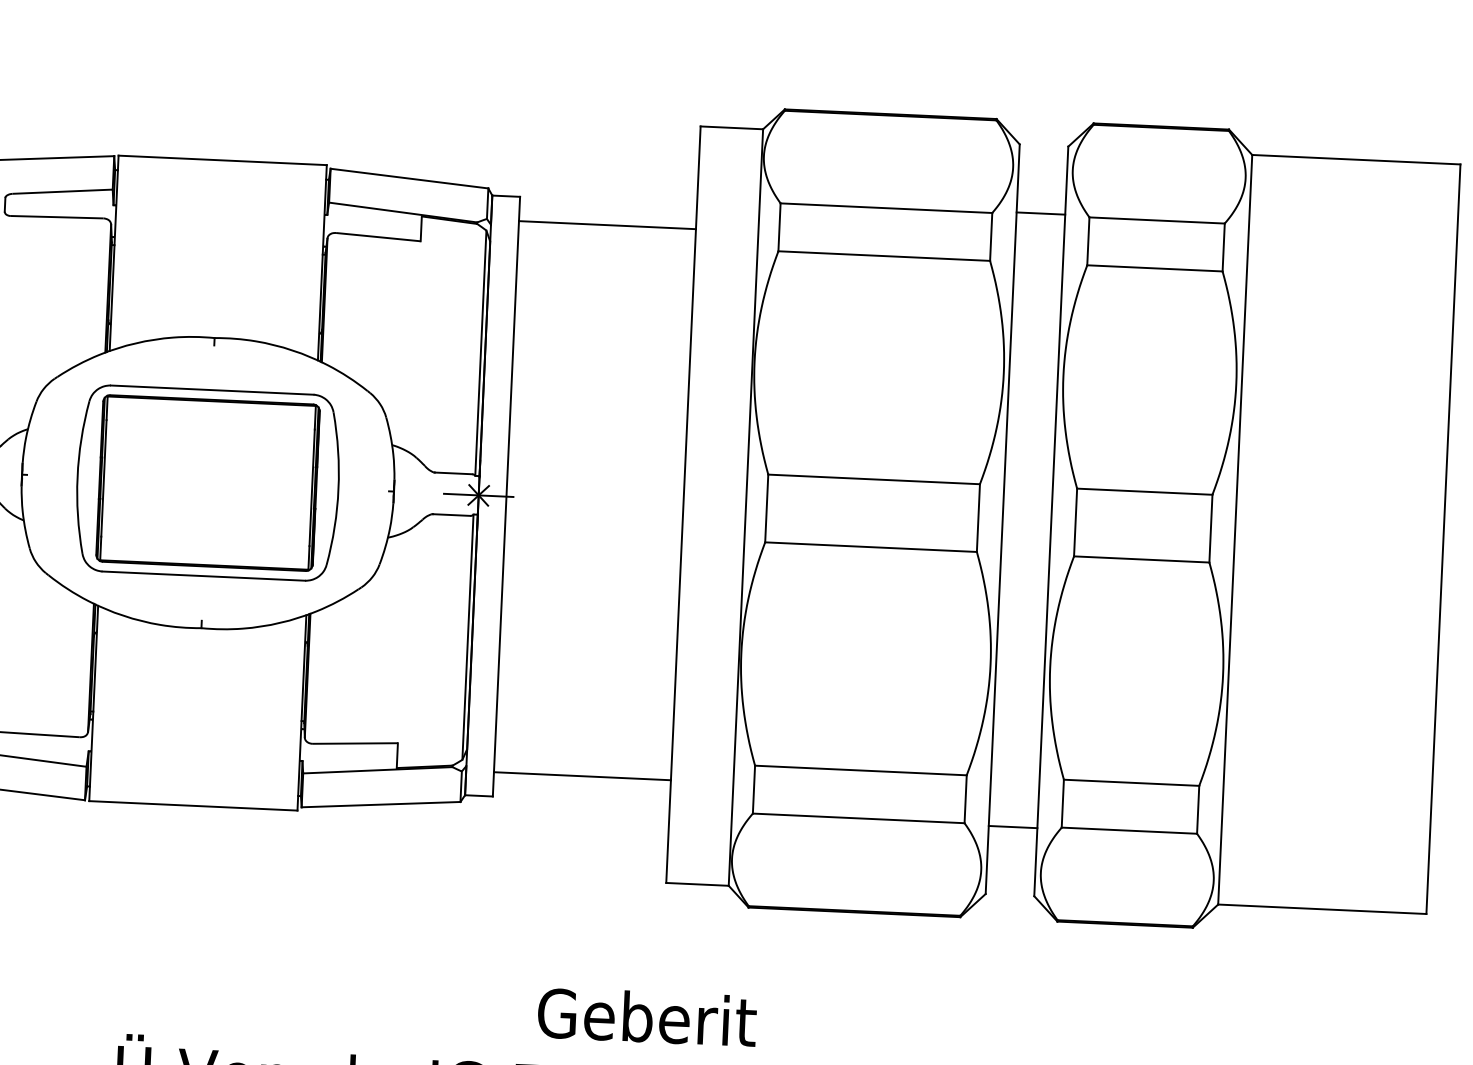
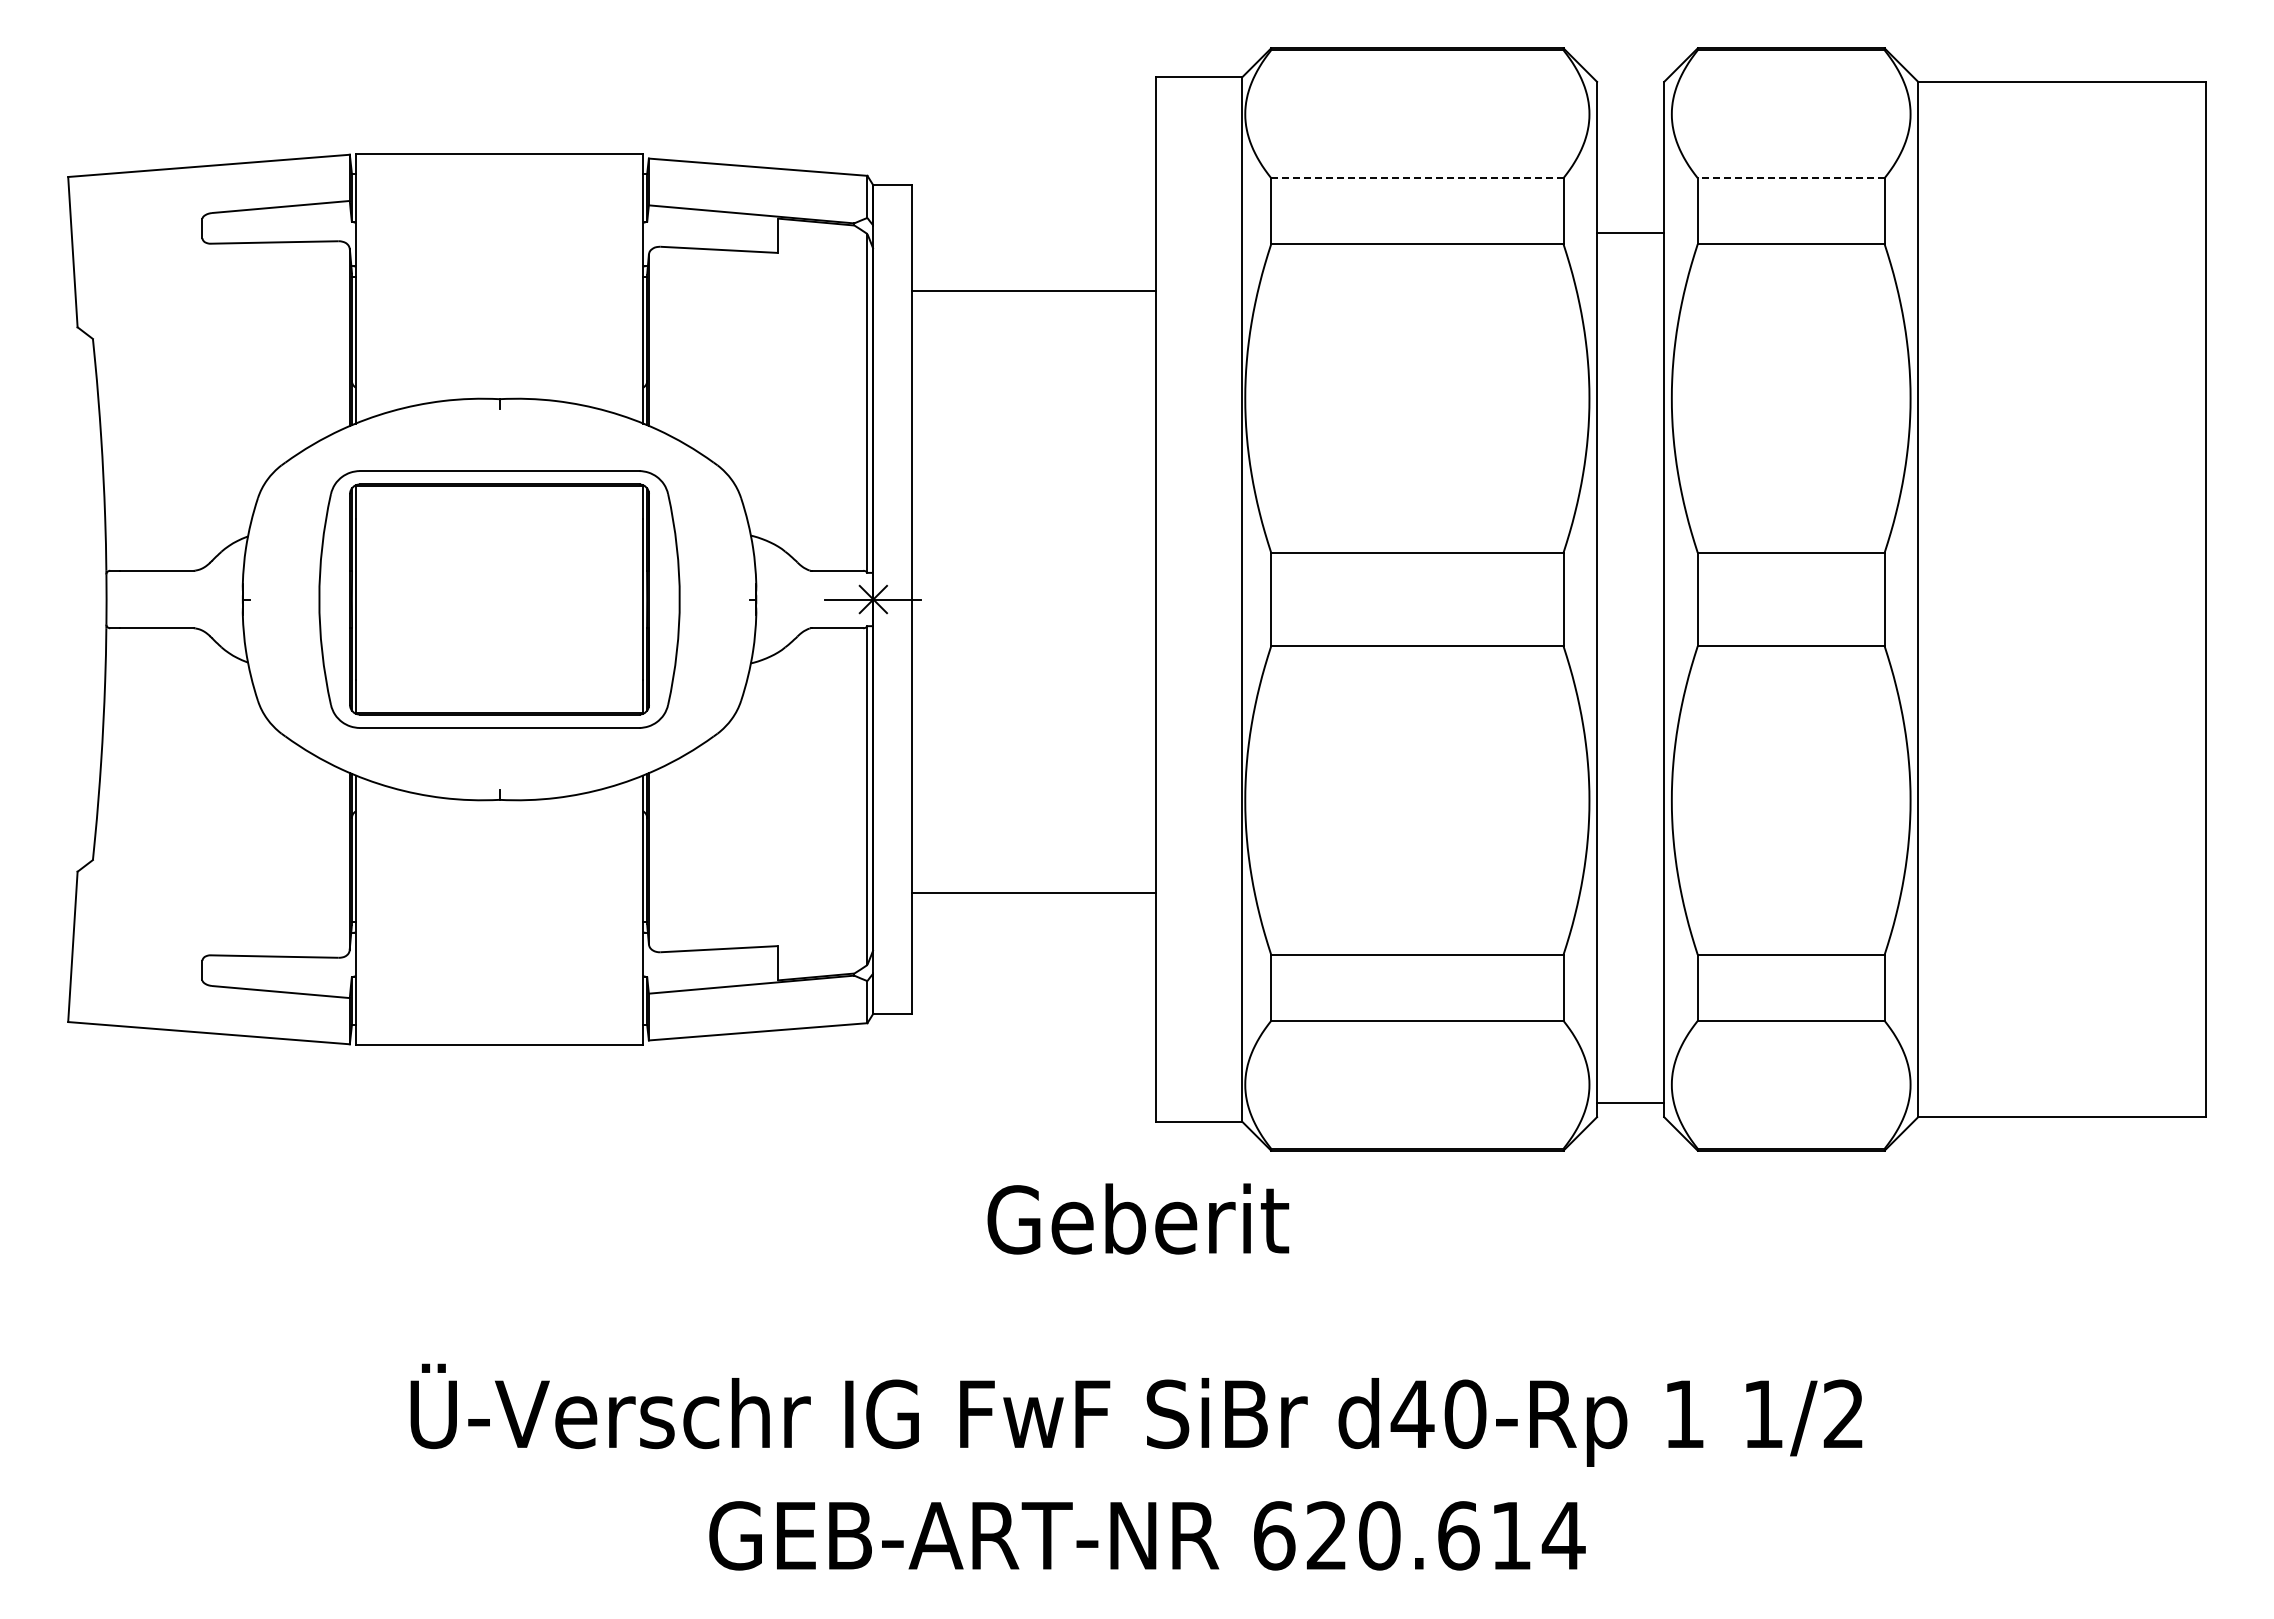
line: (885, 208) -> (1416, 178), solid -> dashed
line: (1040, 213) -> (1630, 232), moved
line: (1156, 220) -> (1790, 178), solid -> dashed
line: (607, 224) -> (1033, 290), moved
line: (582, 776) -> (1033, 893), moved
line: (1012, 827) -> (1630, 1103), moved
text: (647, 1016) -> (1138, 1218), moved

